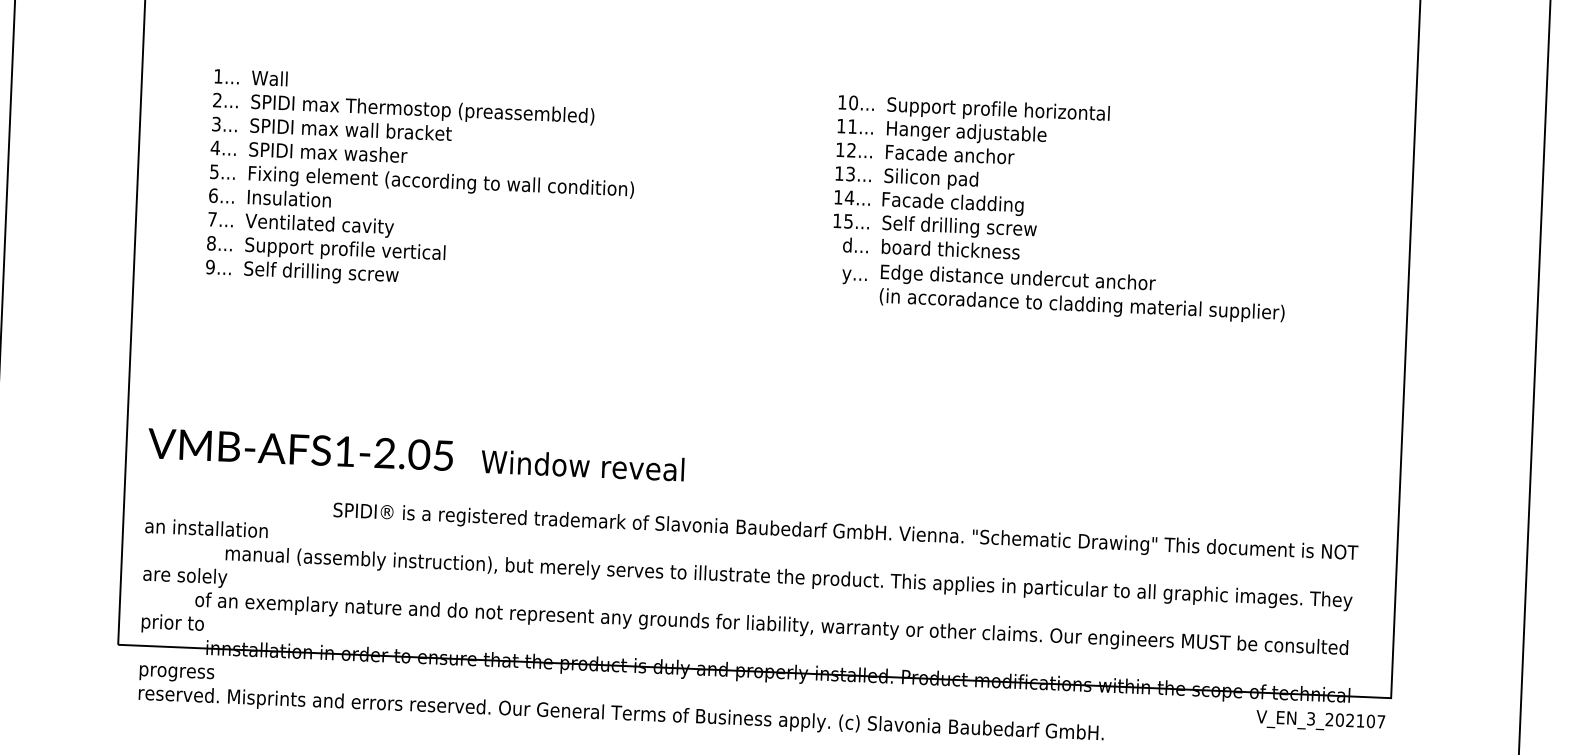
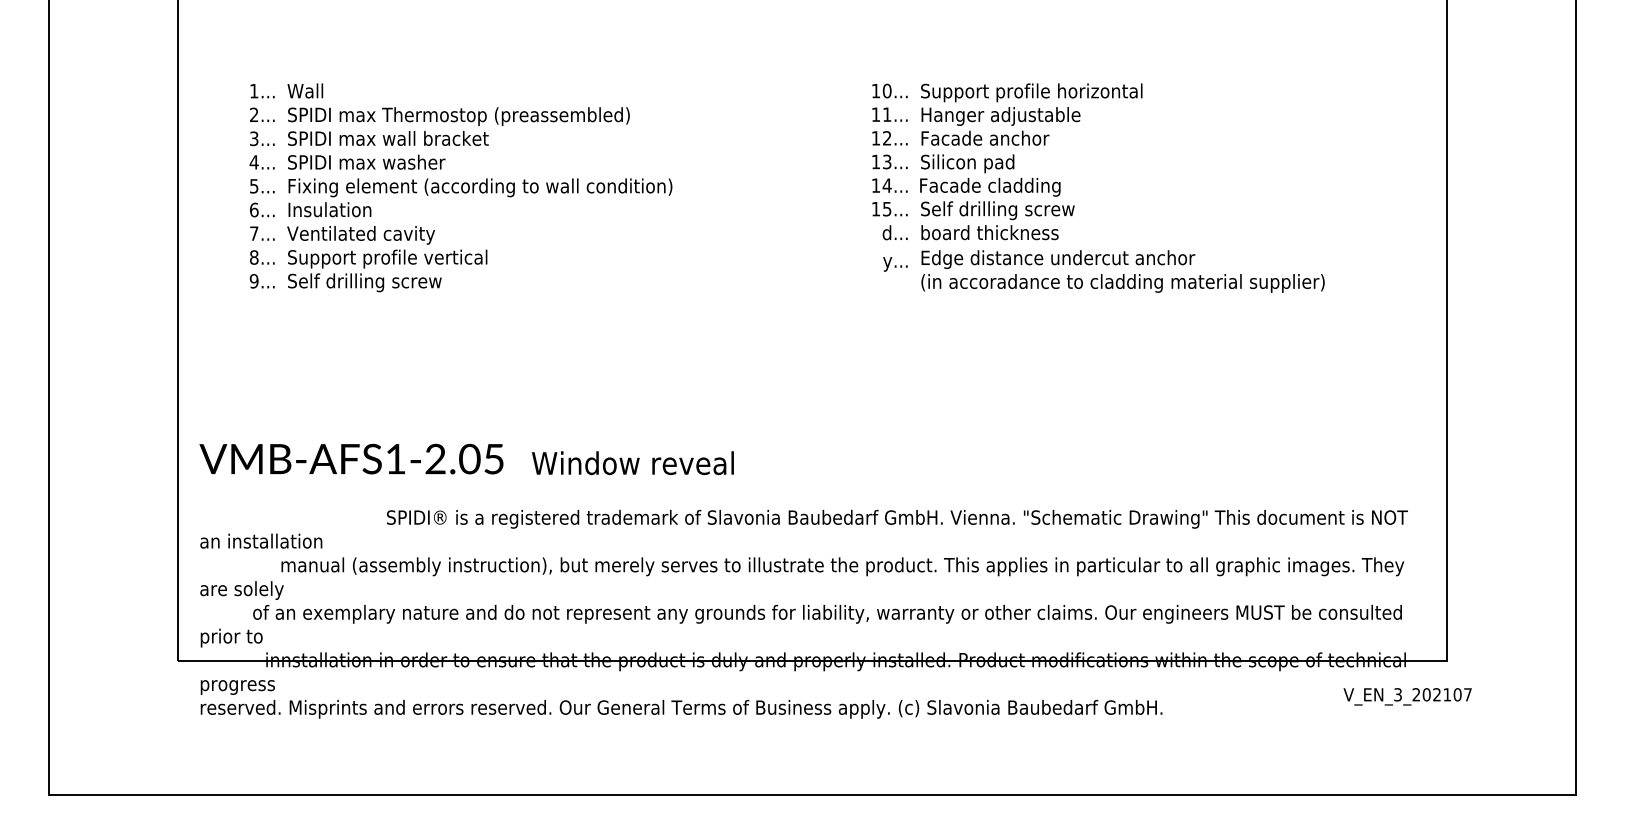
text: (1320, 721) -> (1407, 696), moved

